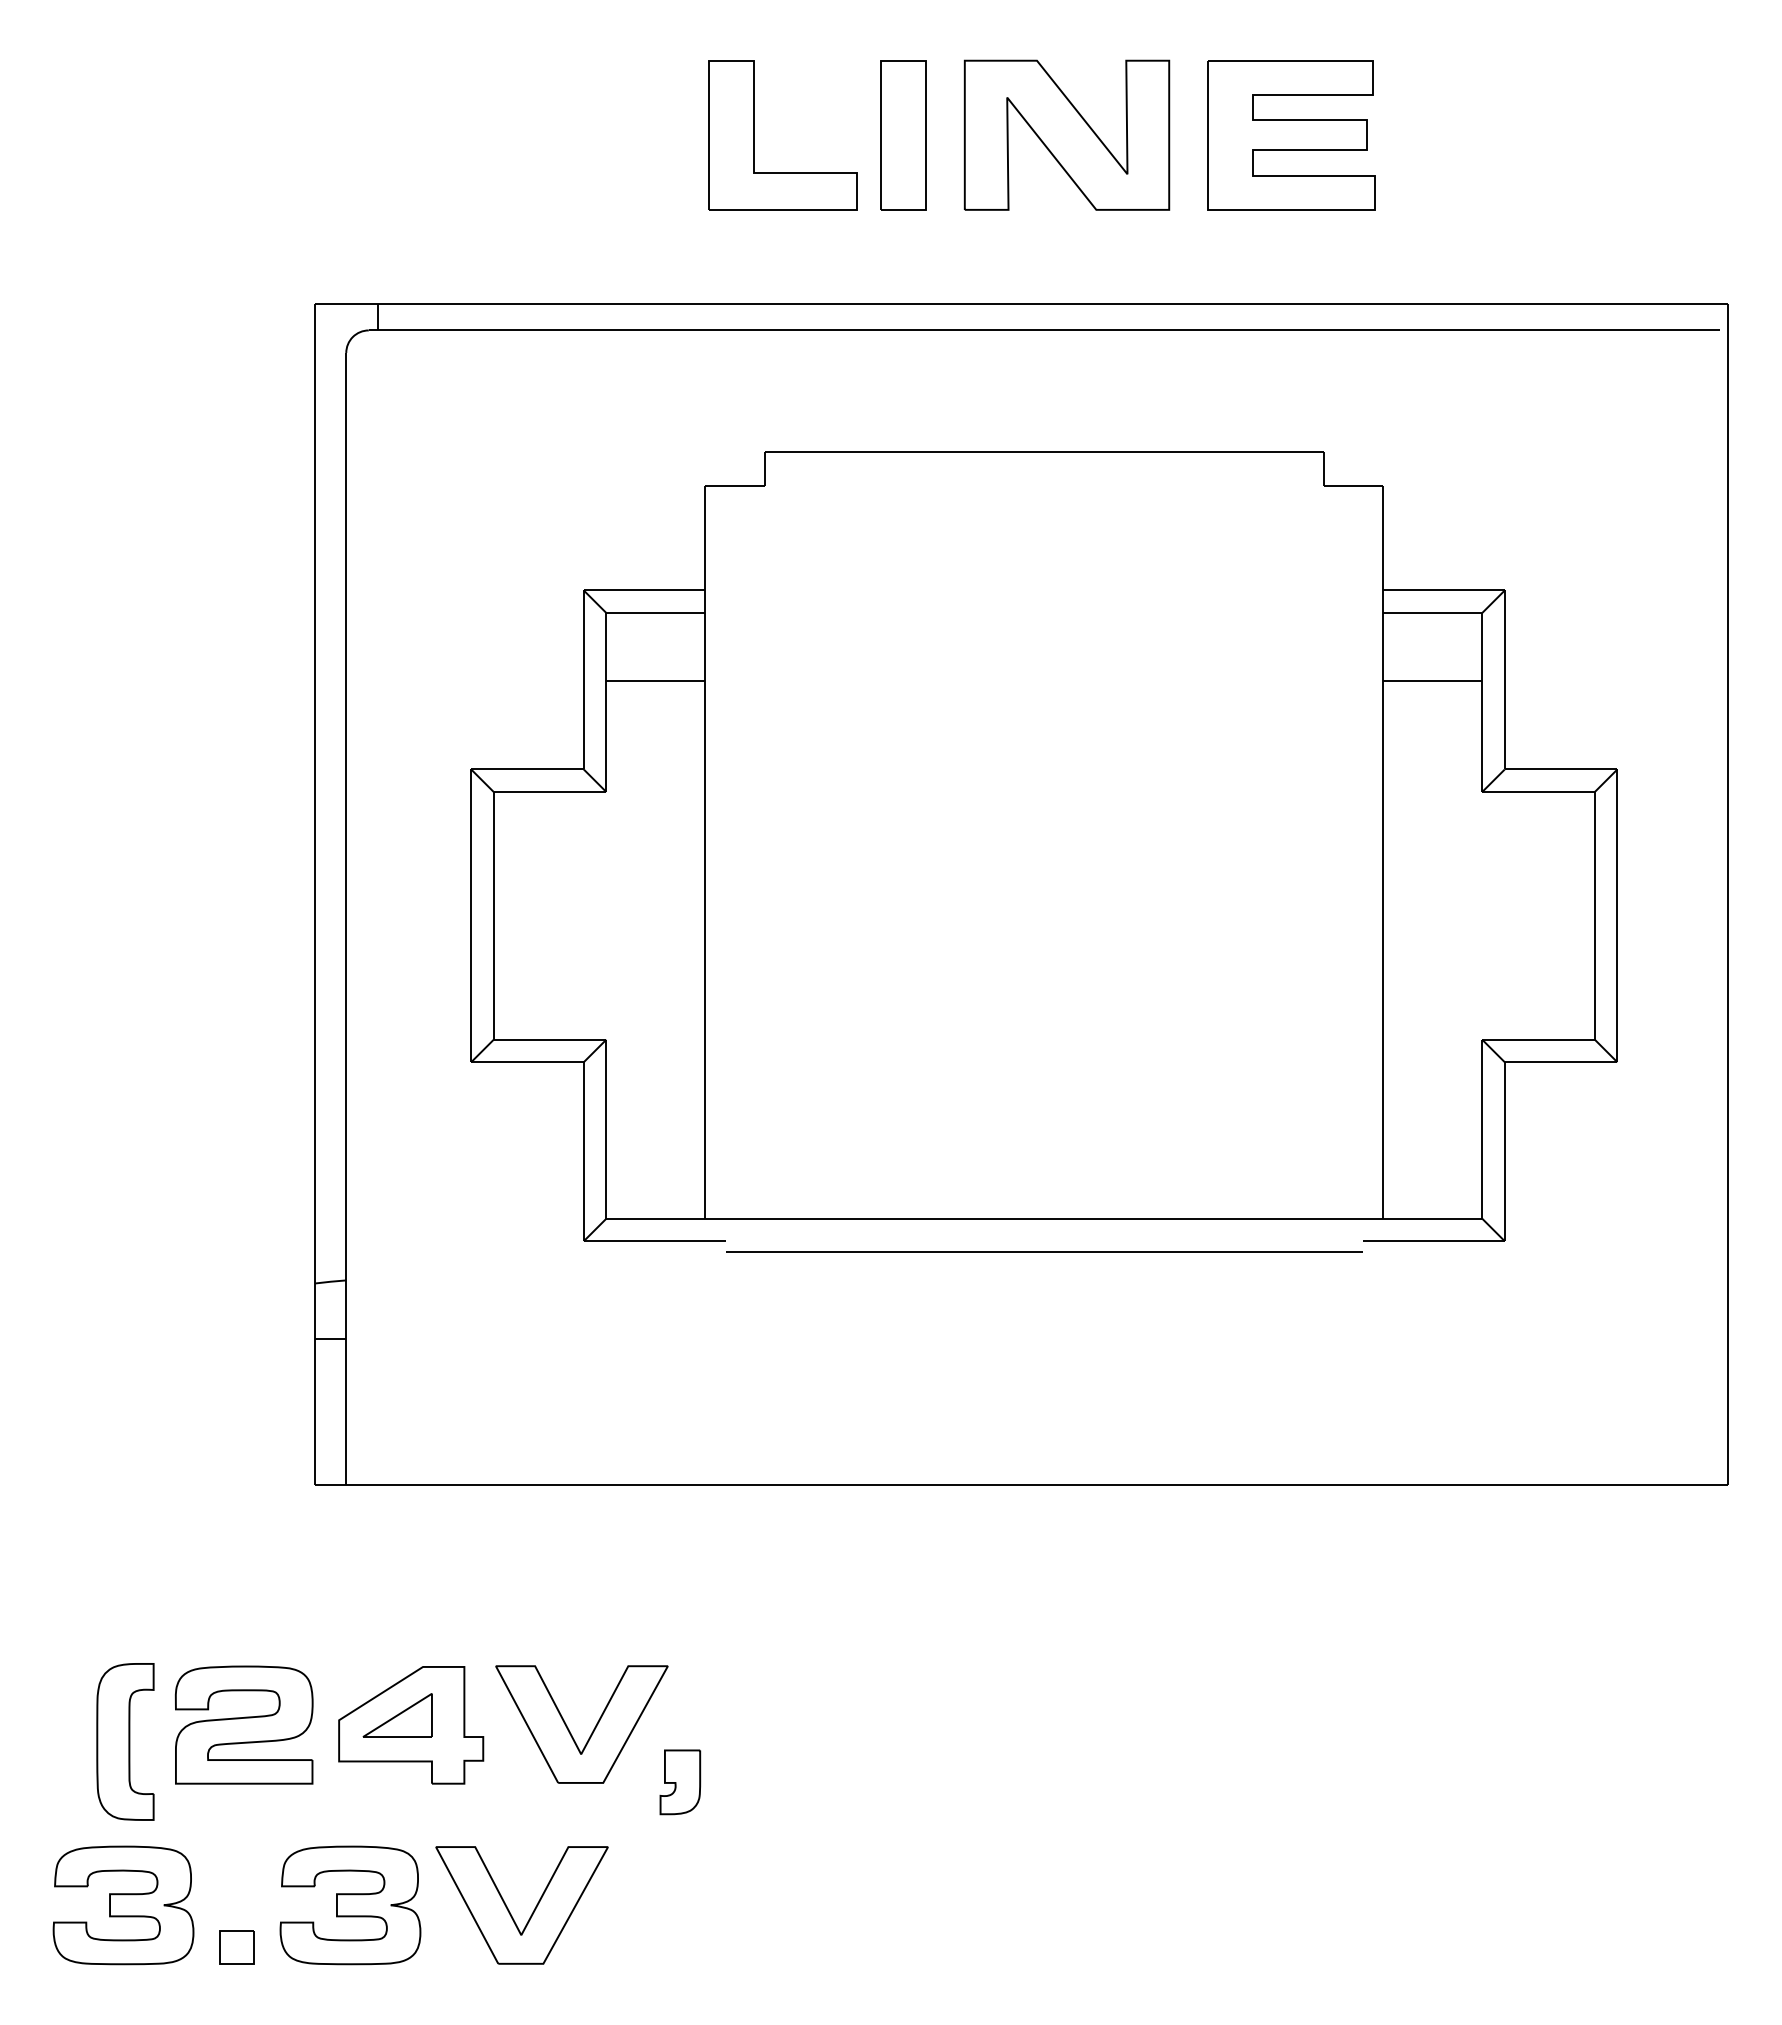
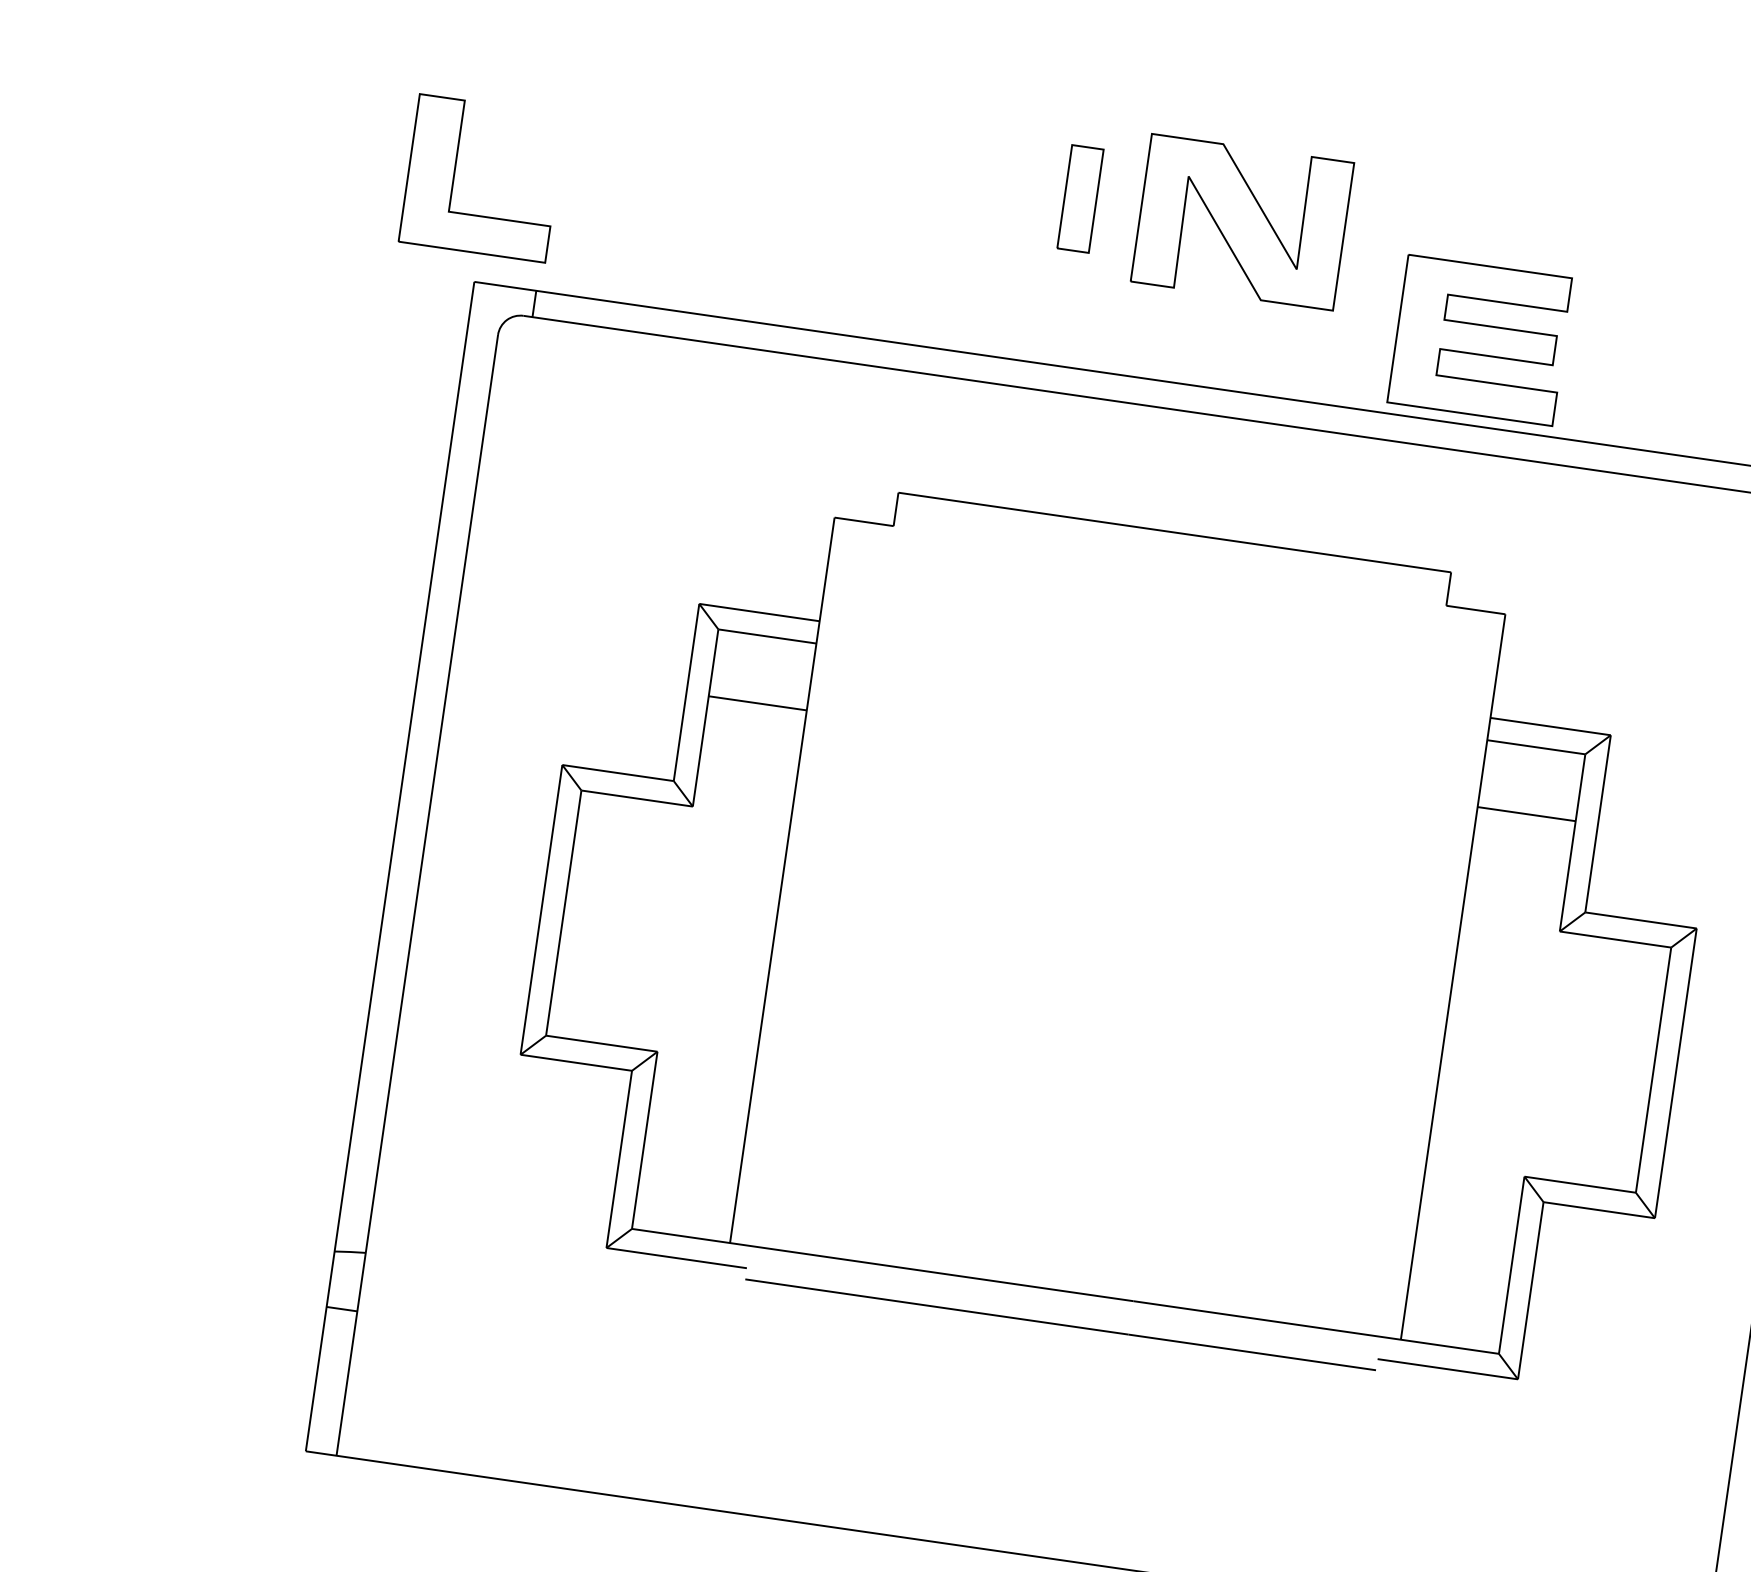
part: (754, 135) -> (454, 174), moved
part: (903, 135) -> (1080, 199), size x0.7
part: (1291, 135) -> (1480, 340), moved

